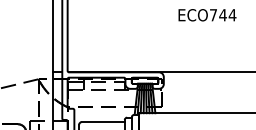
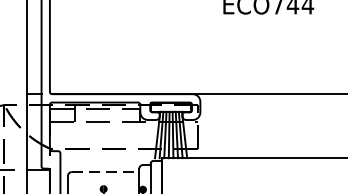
line: (103, 122) -> (106, 172), solid -> dashed

